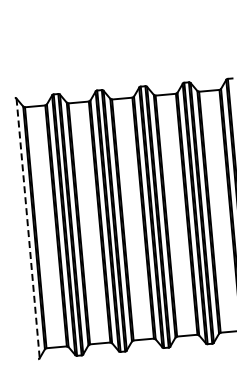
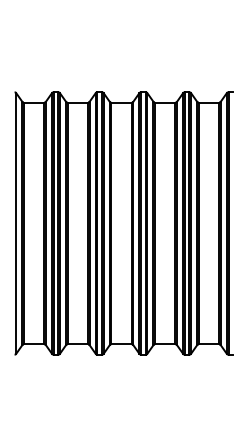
line: (28, 228) -> (16, 223), dashed -> solid

